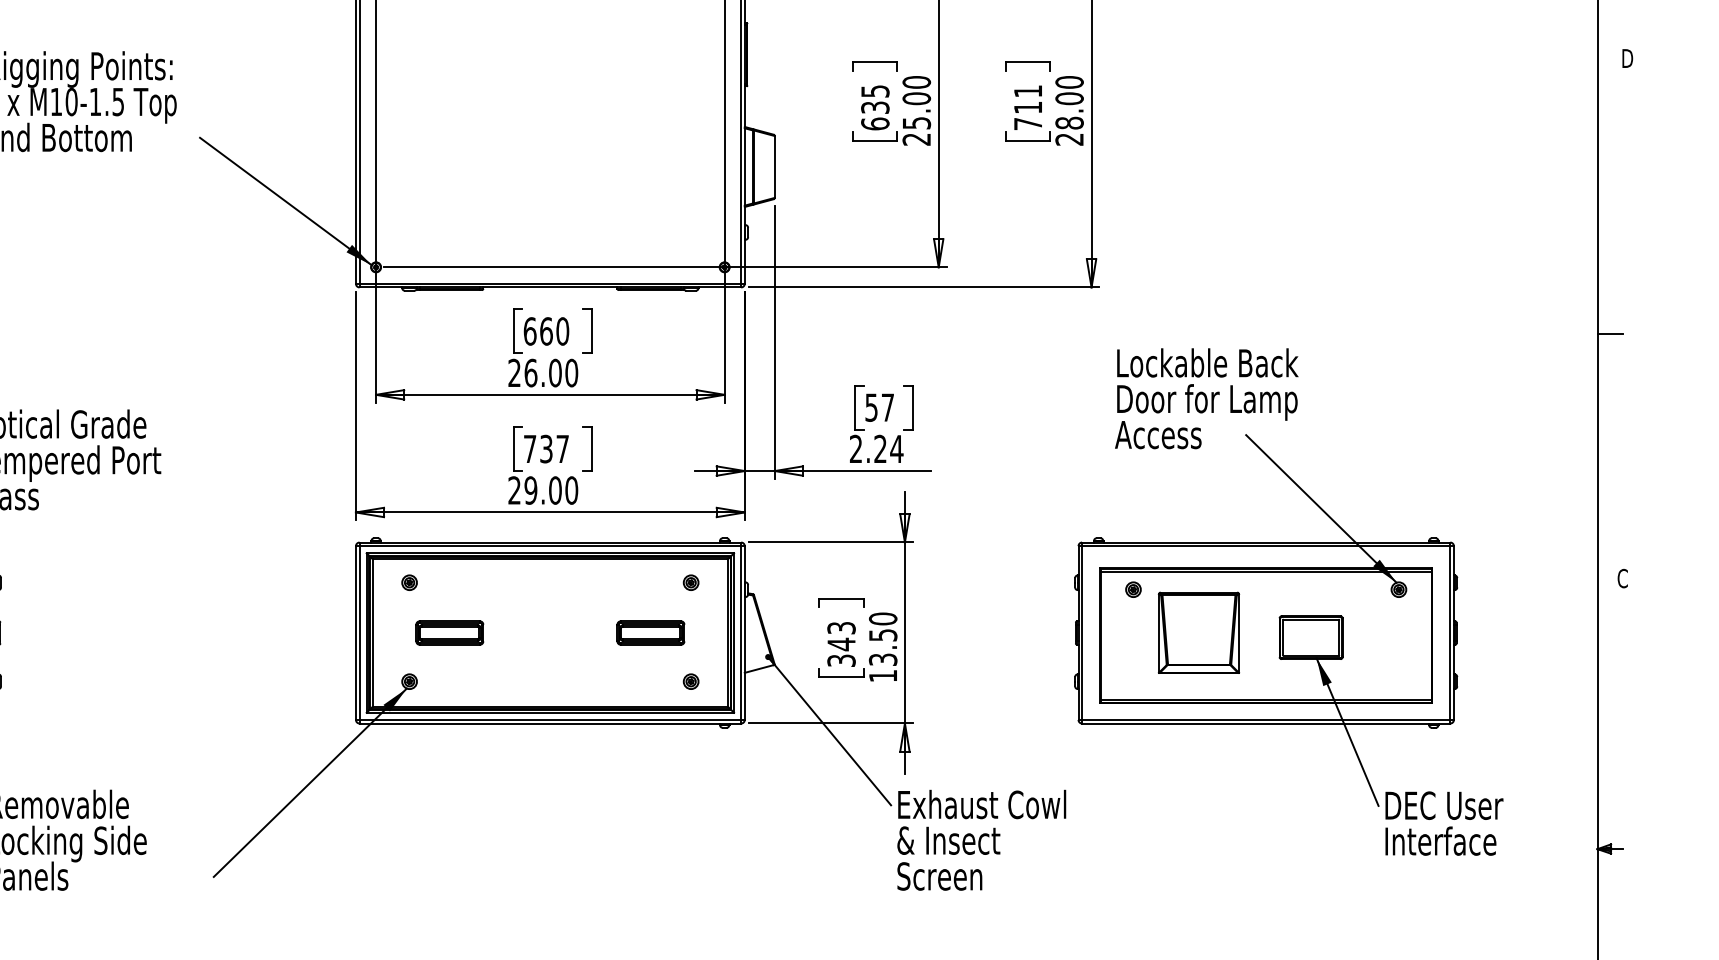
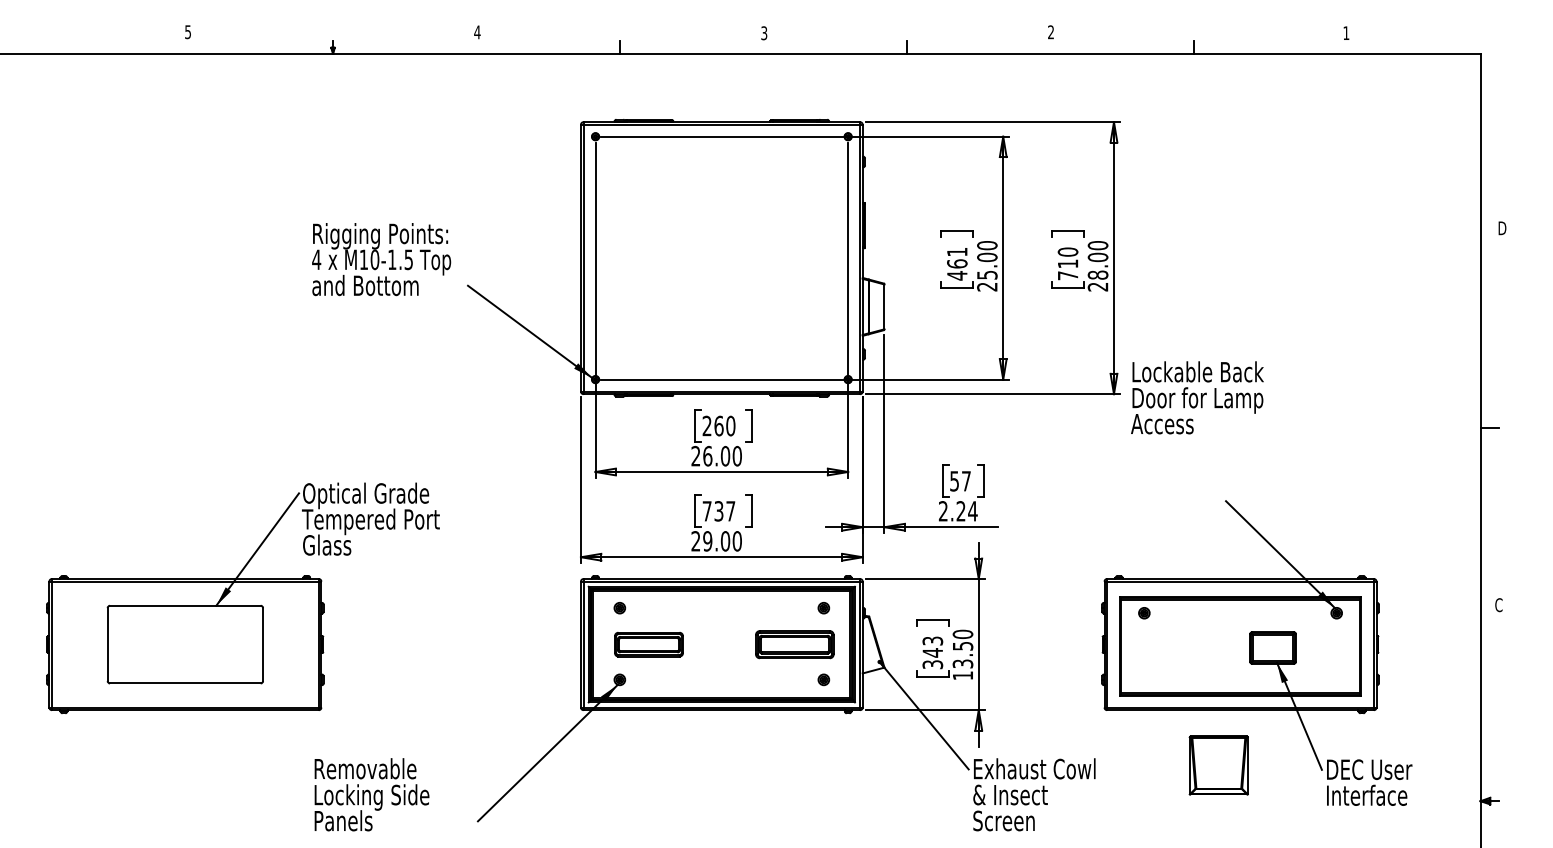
text: (1027, 90) -> (1067, 251), 711 -> 710
text: (875, 107) -> (957, 263), 635 -> 461
text: (529, 330) -> (706, 425), 660 -> 260
text: (1206, 398) -> (1197, 397), moved
part: (449, 632) -> (648, 644), size x1.4
part: (650, 632) -> (794, 644), size x1.6
part: (1198, 632) -> (1218, 765), moved

